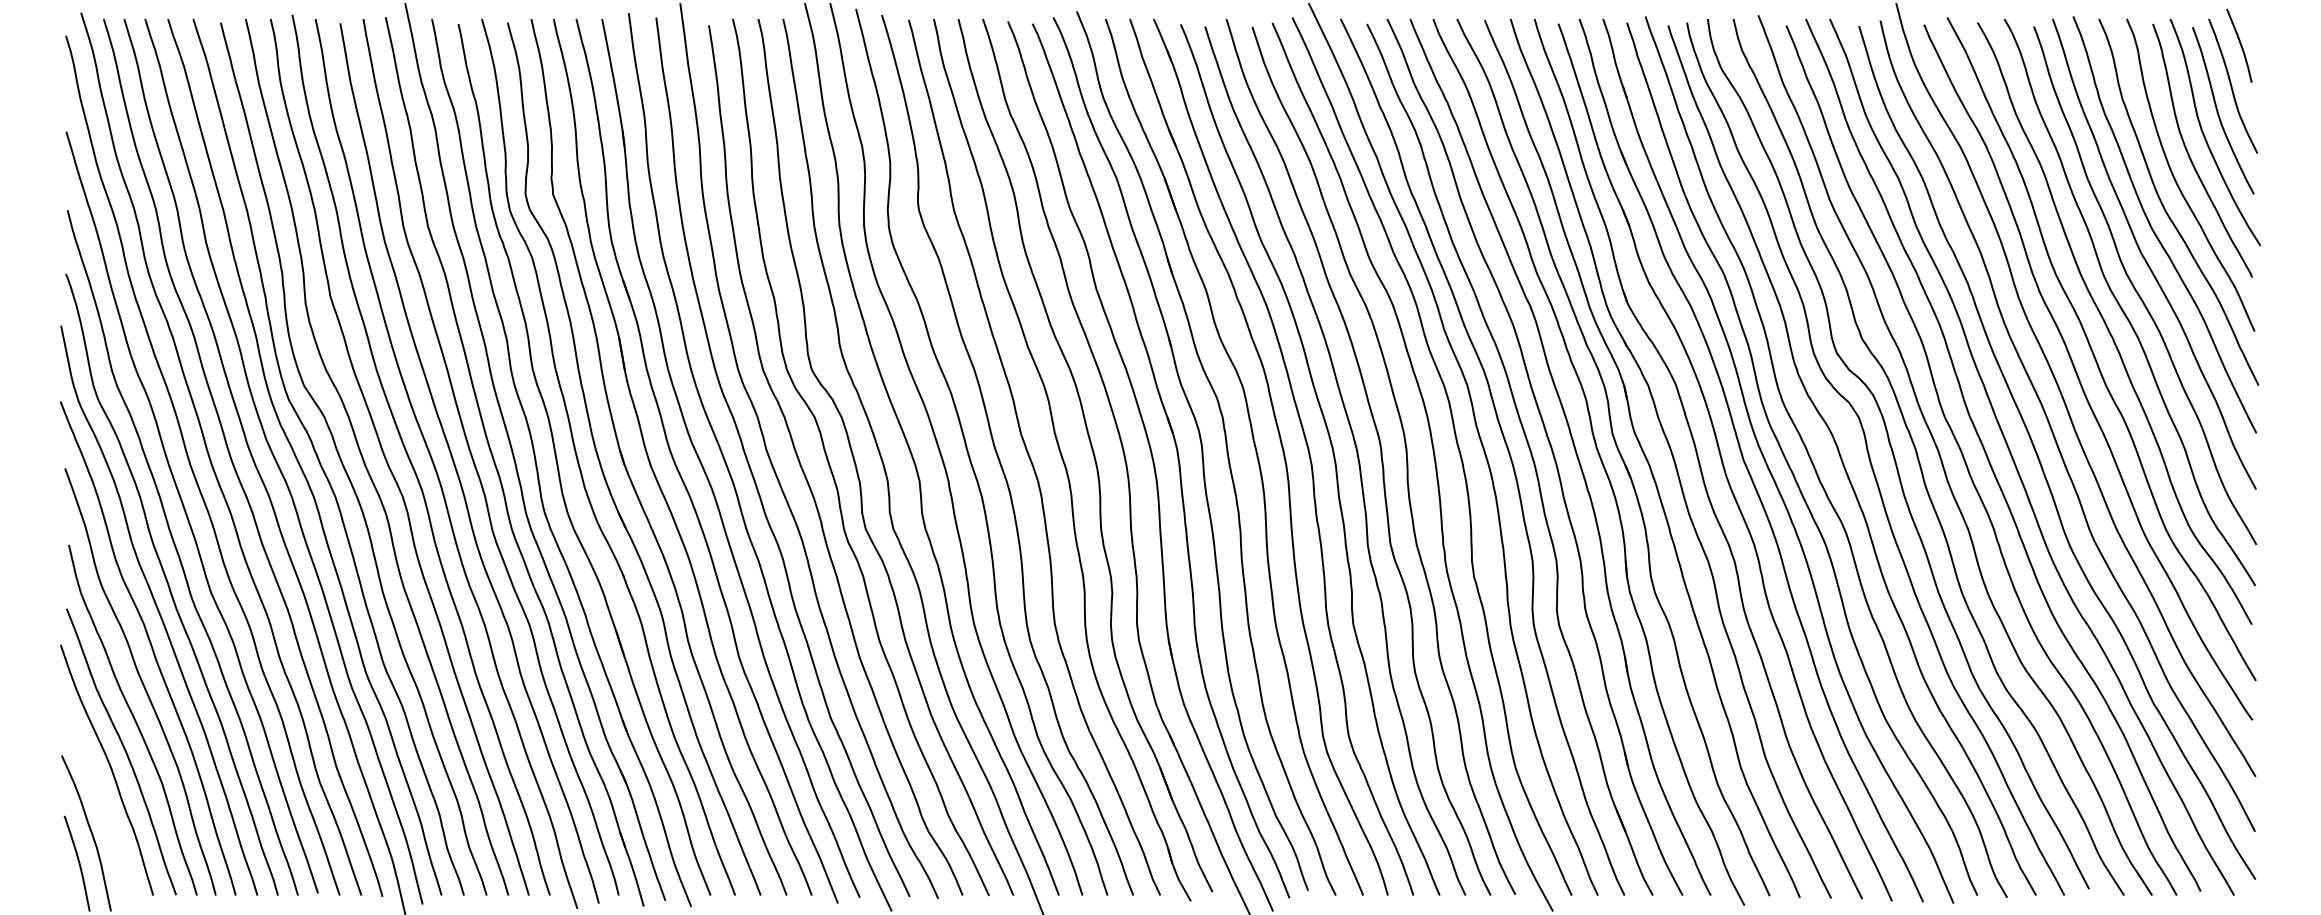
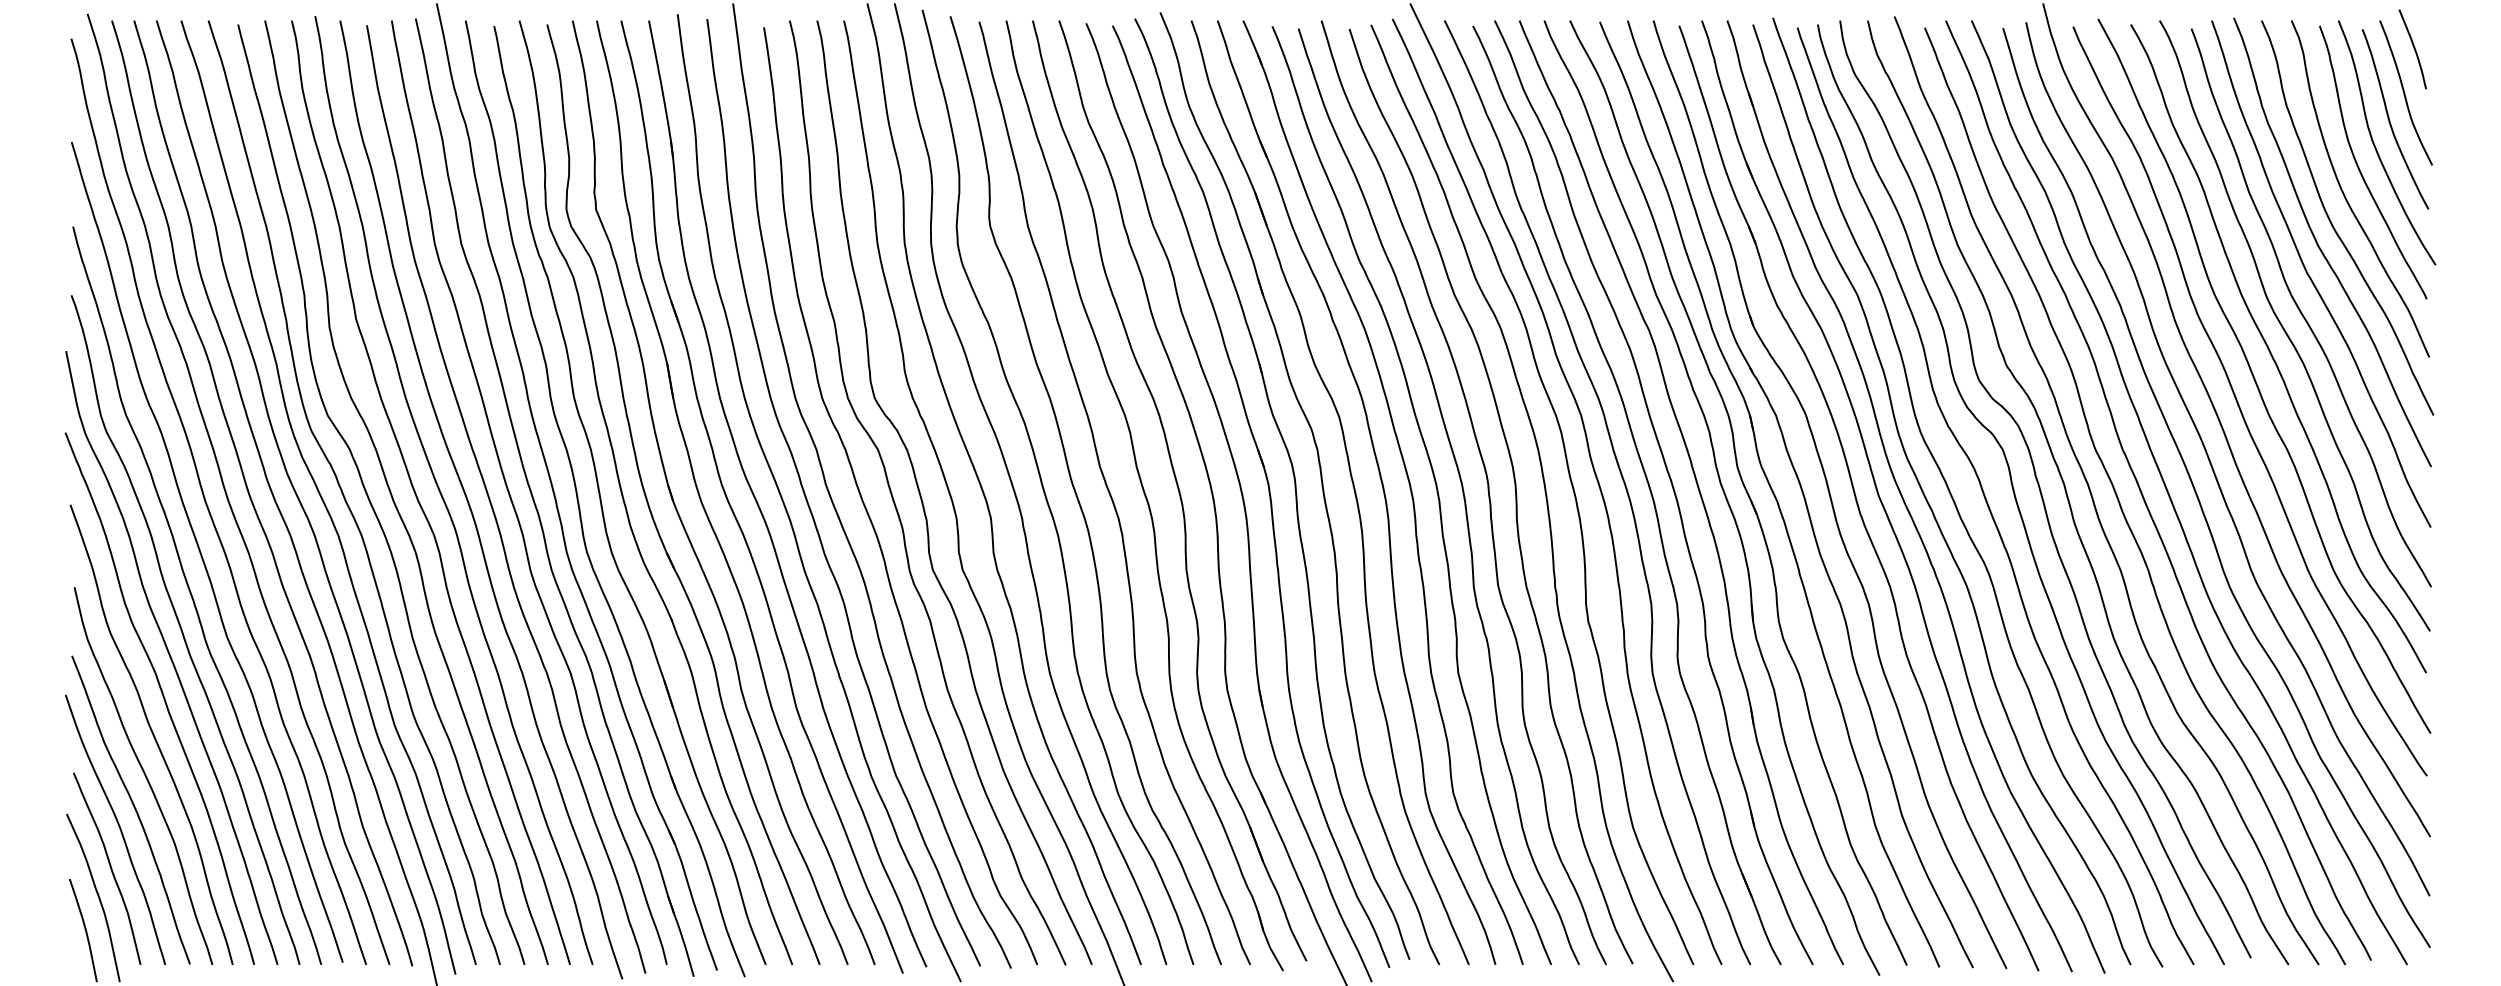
curve: (101, 804) -> (109, 866), added

